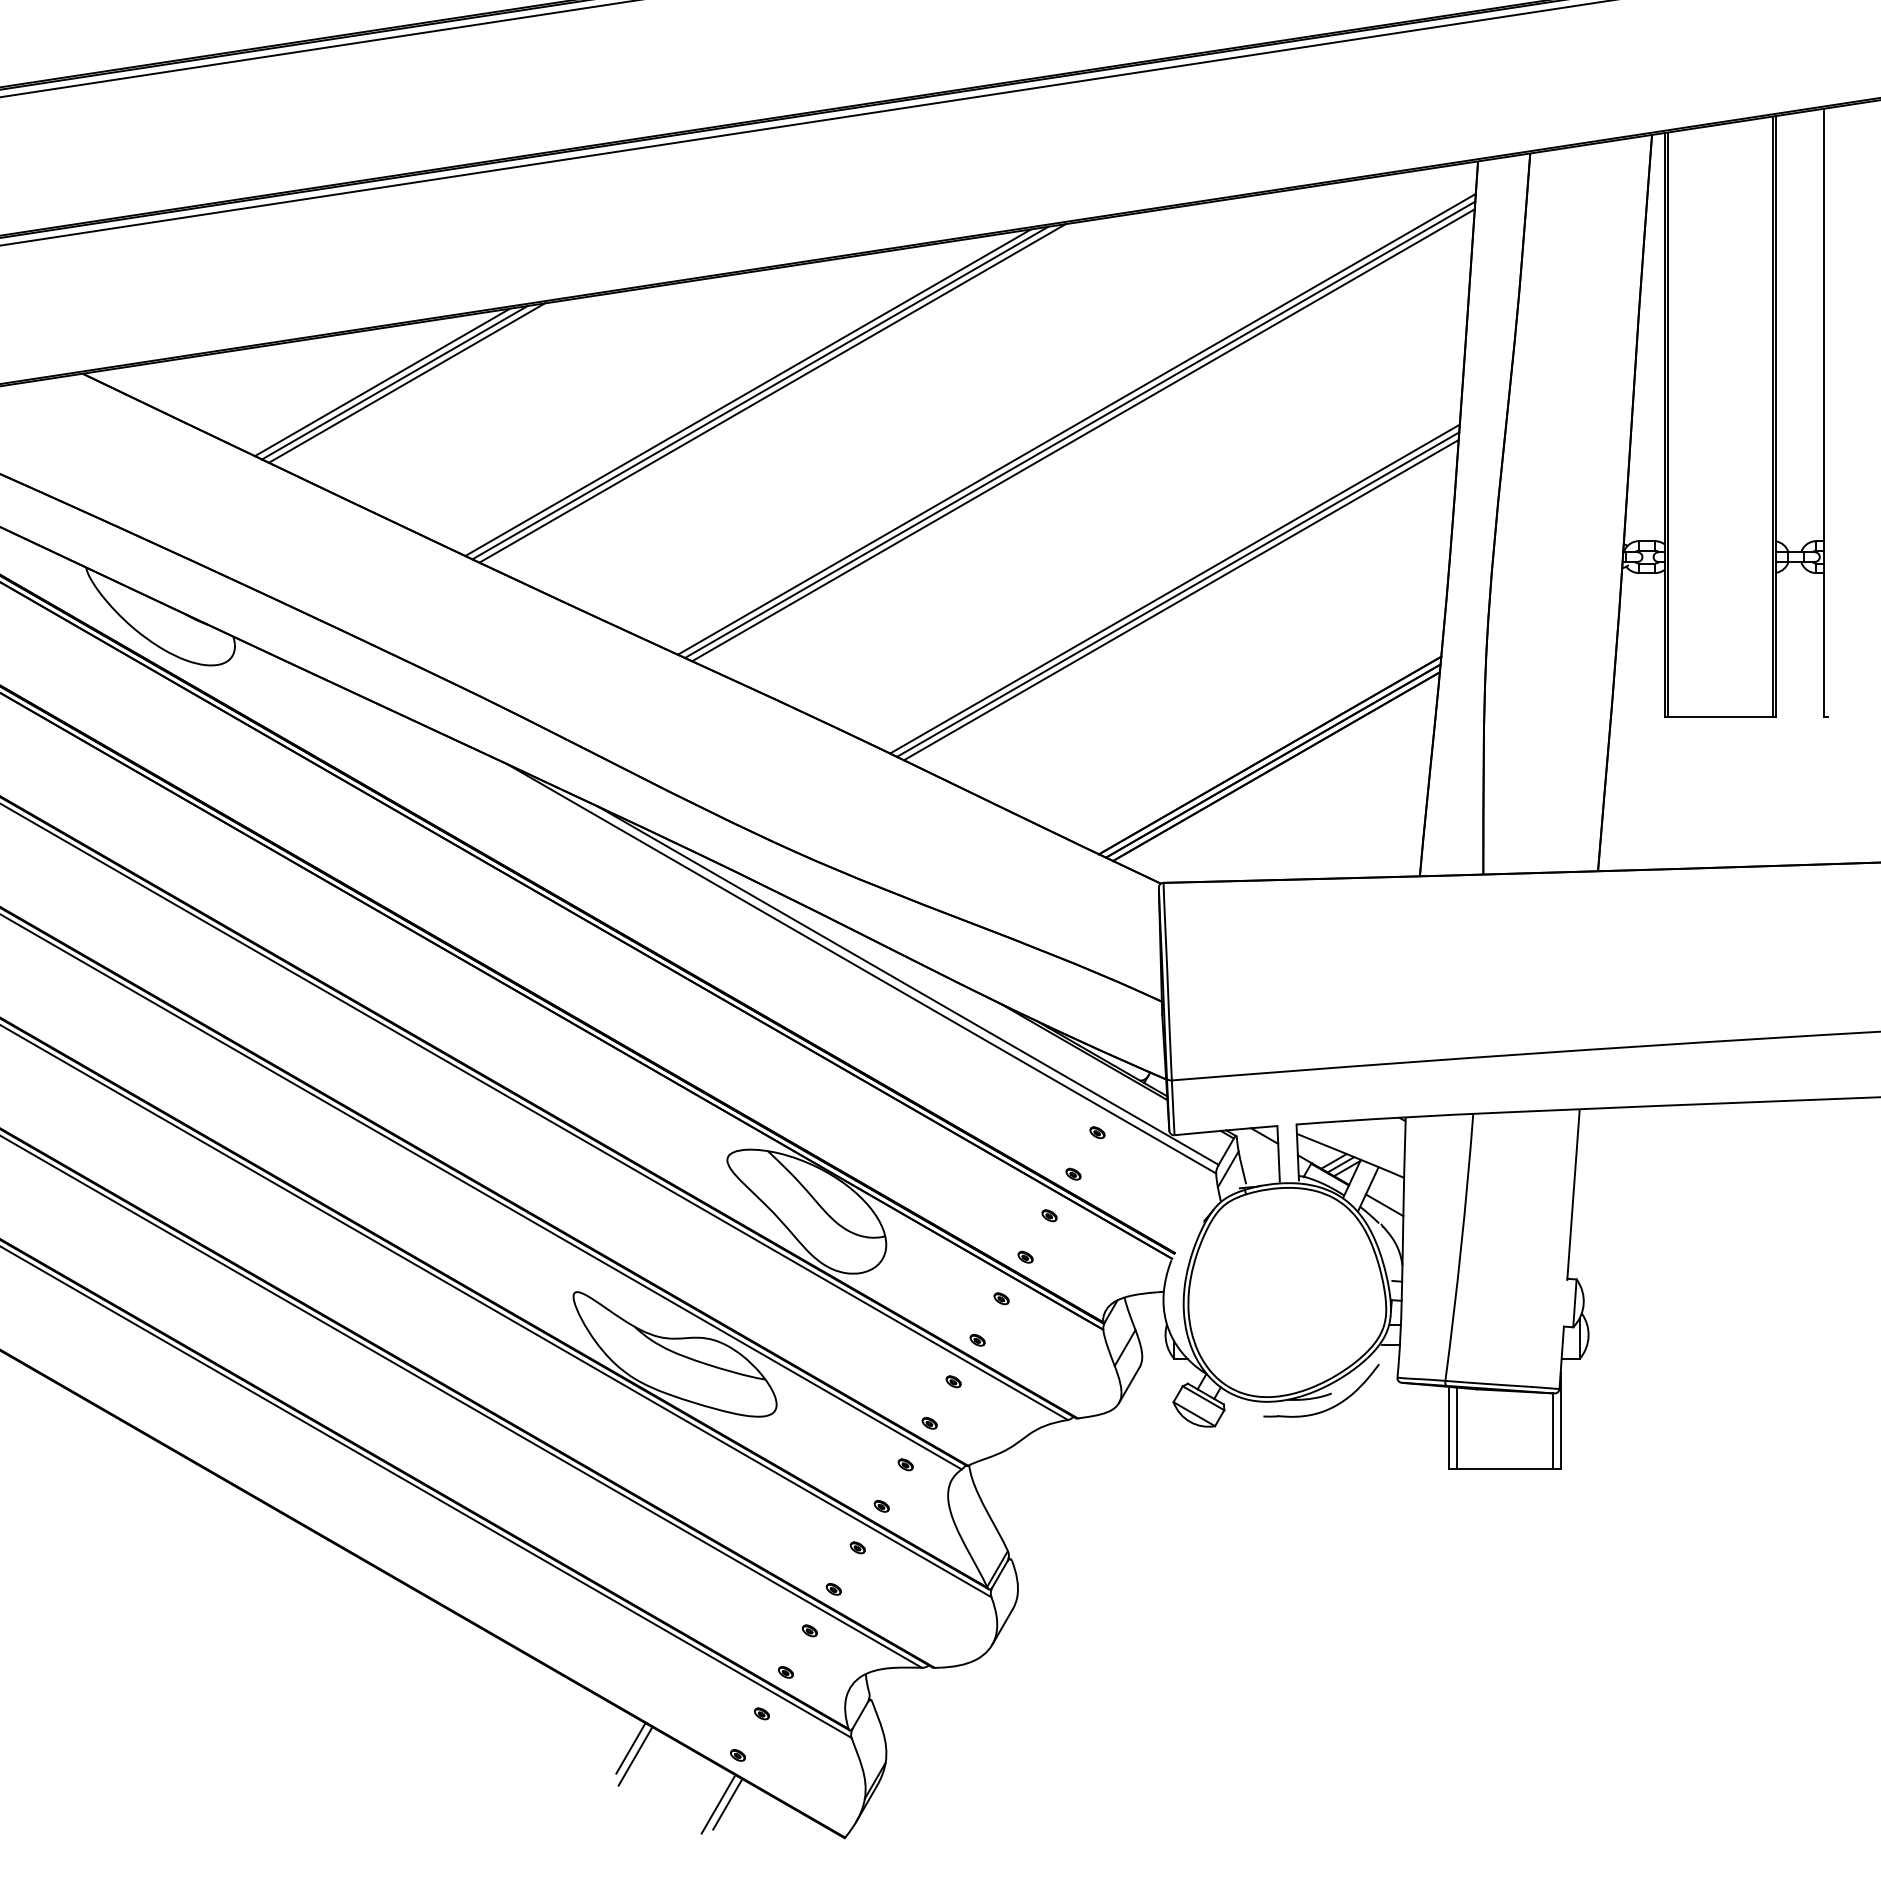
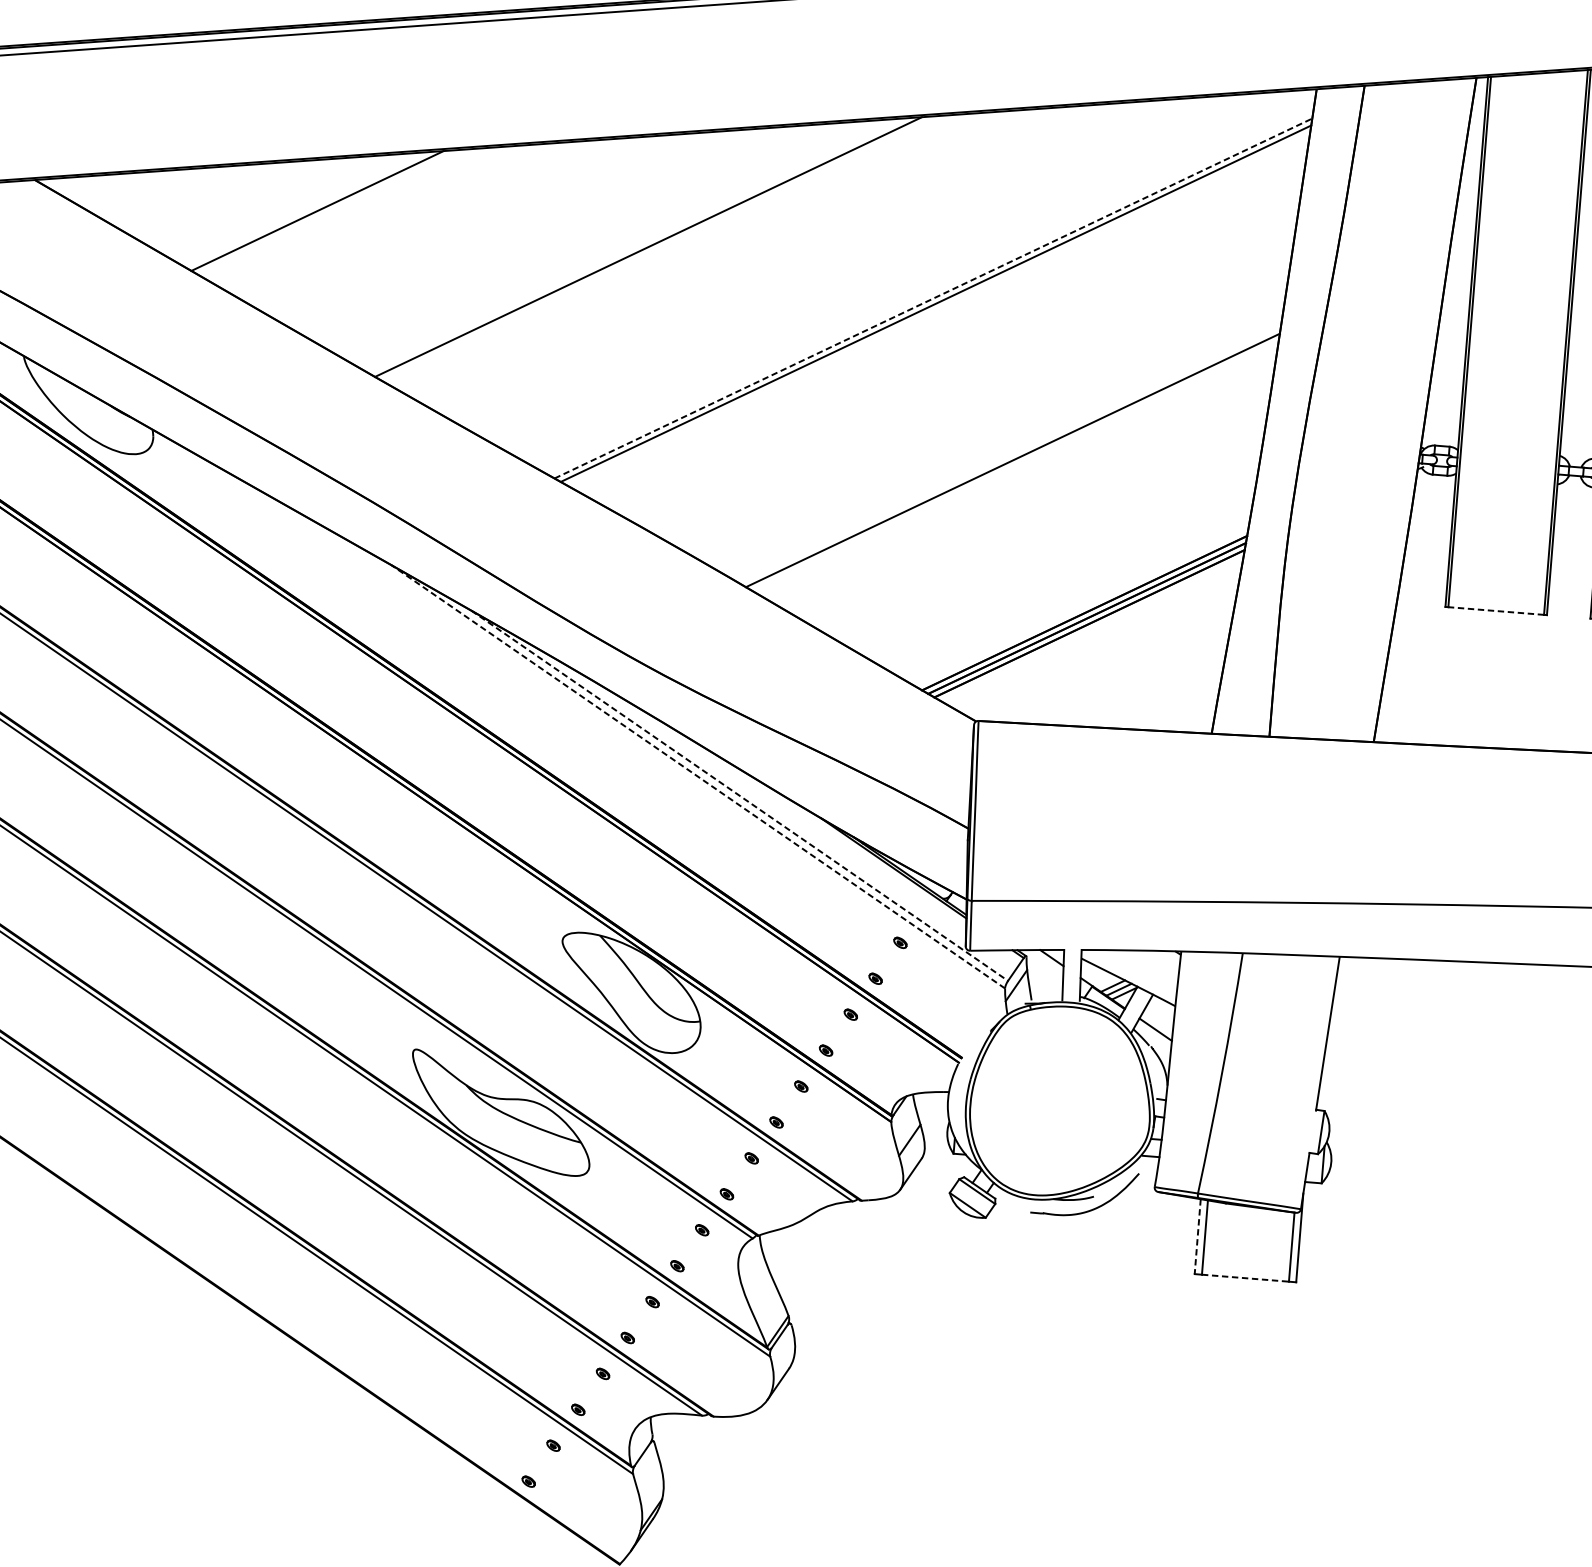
line: (382, 382) -> (306, 209), removed
line: (406, 382) -> (328, 211), removed
line: (747, 392) -> (636, 245), removed
line: (772, 393) -> (659, 248), removed
line: (1076, 424) -> (933, 298), solid -> dashed
line: (1083, 435) -> (938, 309), removed
line: (1174, 588) -> (1010, 454), removed
line: (1181, 600) -> (1015, 466), removed
line: (1720, 716) -> (1496, 610), solid -> dashed
line: (861, 968) -> (698, 776), solid -> dashed
line: (909, 986) -> (740, 796), solid -> dashed
line: (1448, 1428) -> (1197, 1236), solid -> dashed
line: (1504, 1469) -> (1245, 1278), solid -> dashed
line: (630, 1748) -> (431, 1467), removed
line: (635, 1756) -> (435, 1475), removed
line: (718, 1804) -> (507, 1524), removed
line: (727, 1804) -> (515, 1525), removed

